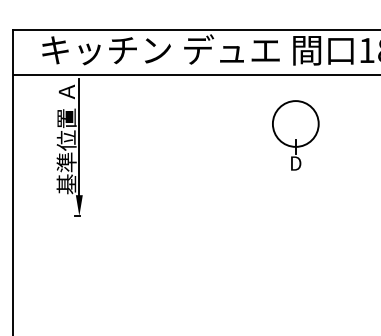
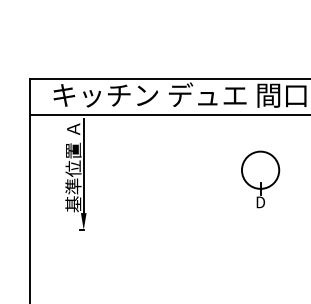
part: (295, 135) -> (260, 179), moved

